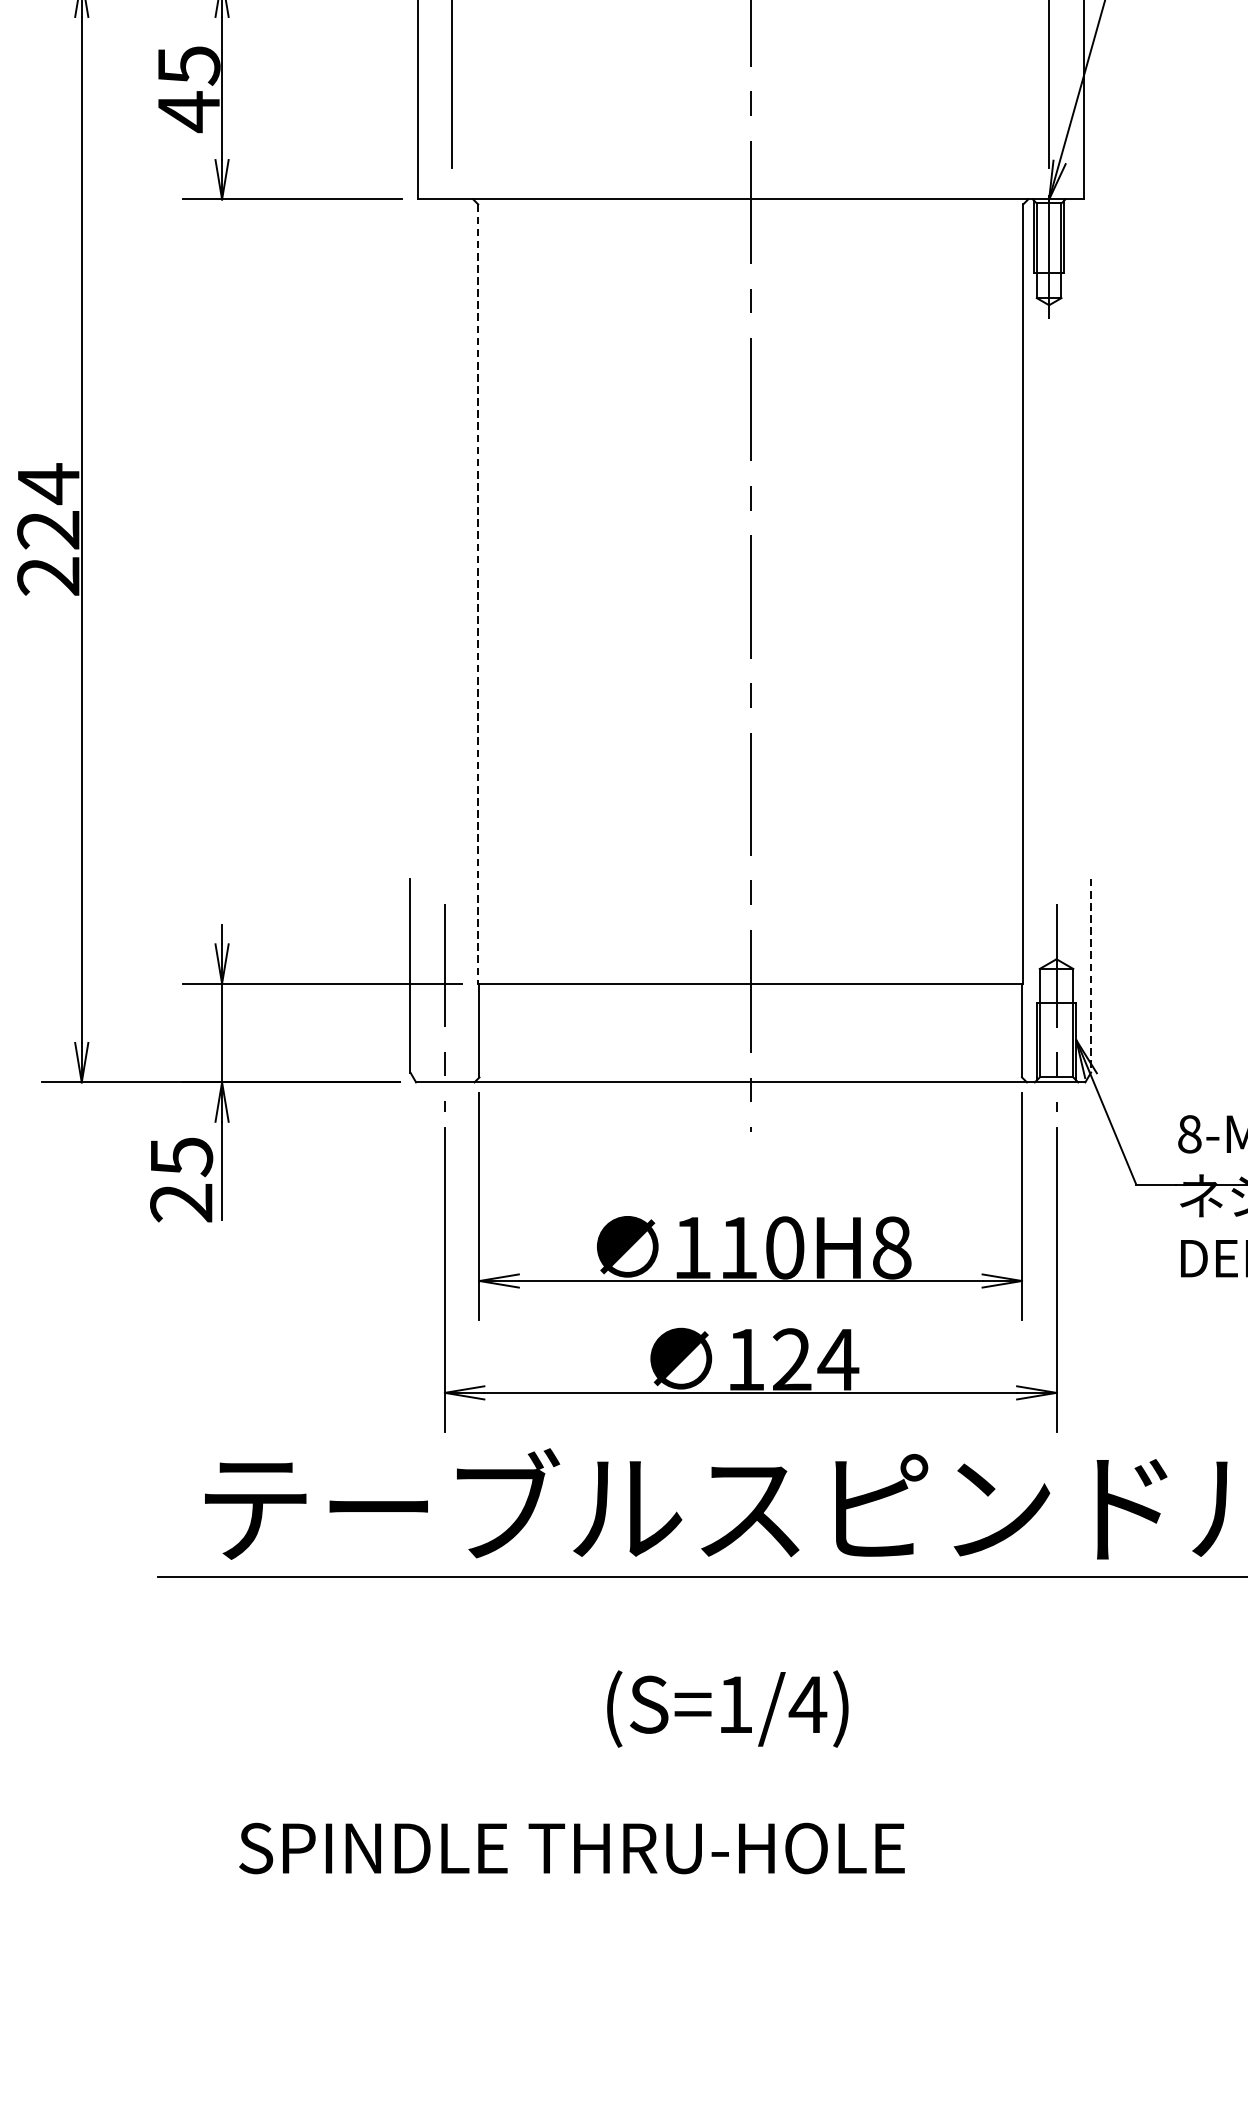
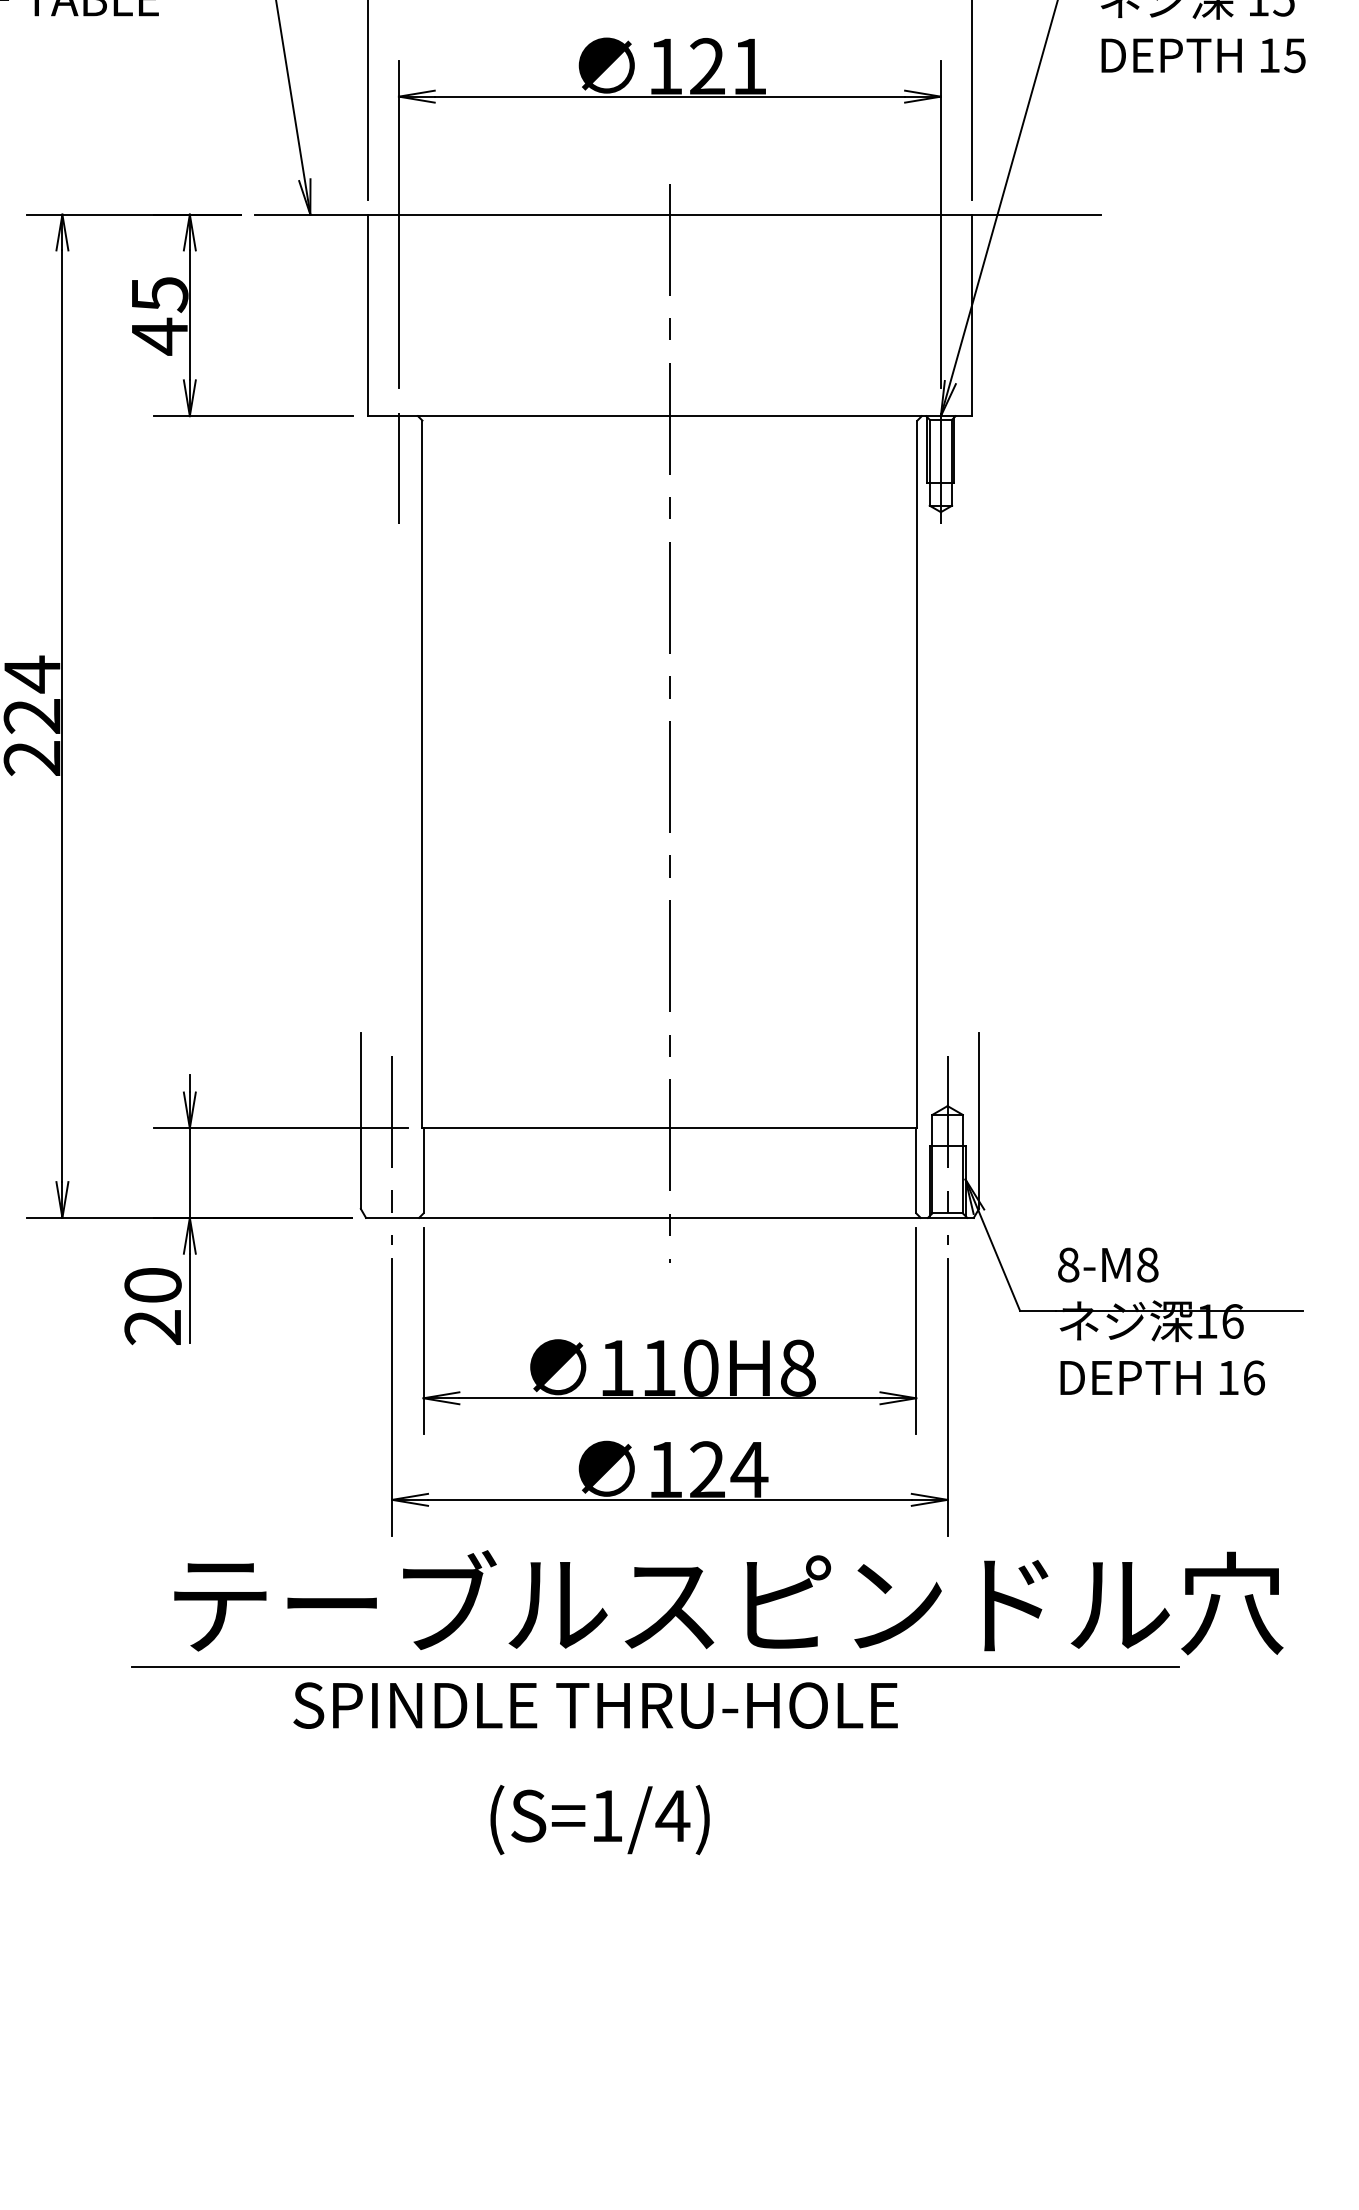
line: (451, 251) -> (398, 463), added
line: (478, 594) -> (422, 774), dashed -> solid
line: (1090, 975) -> (978, 1120), dashed -> solid
text: (180, 1156) -> (152, 1285), 25 -> 20
text: (727, 1708) -> (599, 1819), moved
text: (571, 1848) -> (595, 1705), moved

